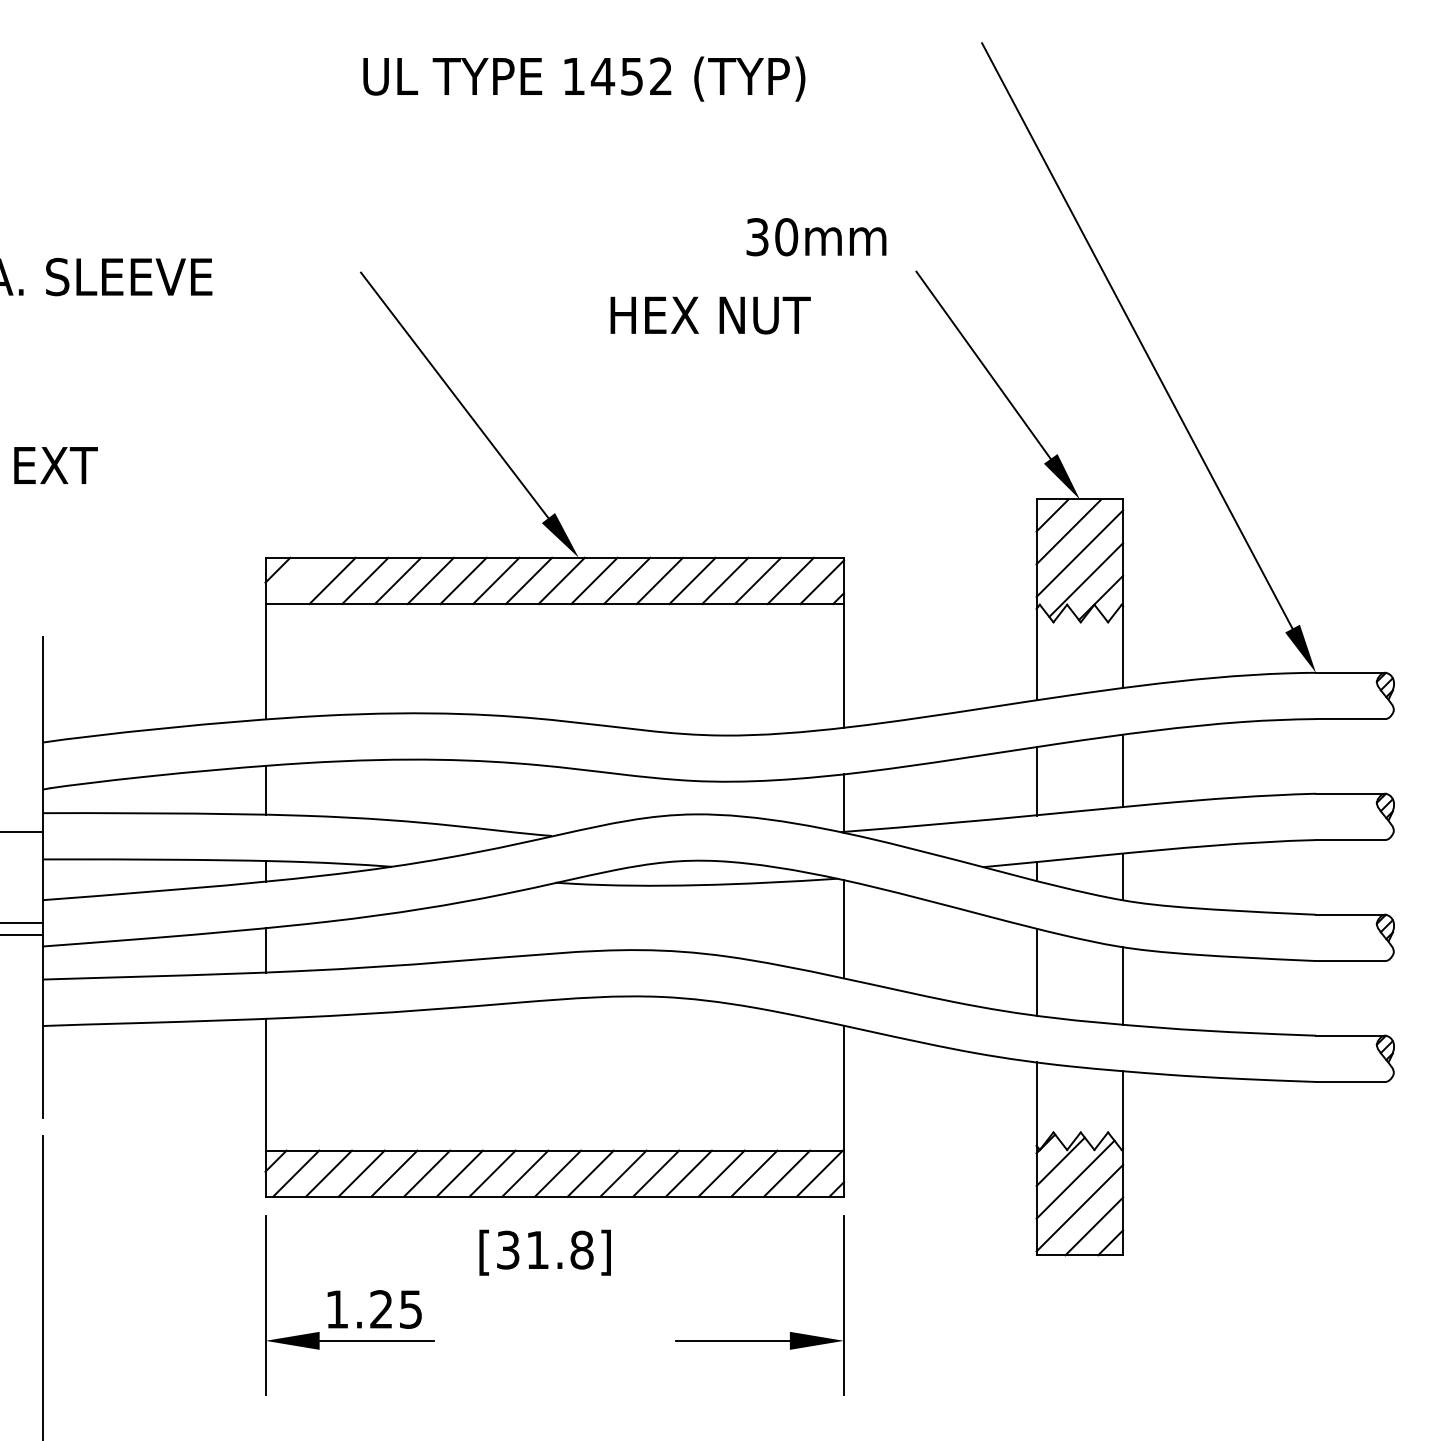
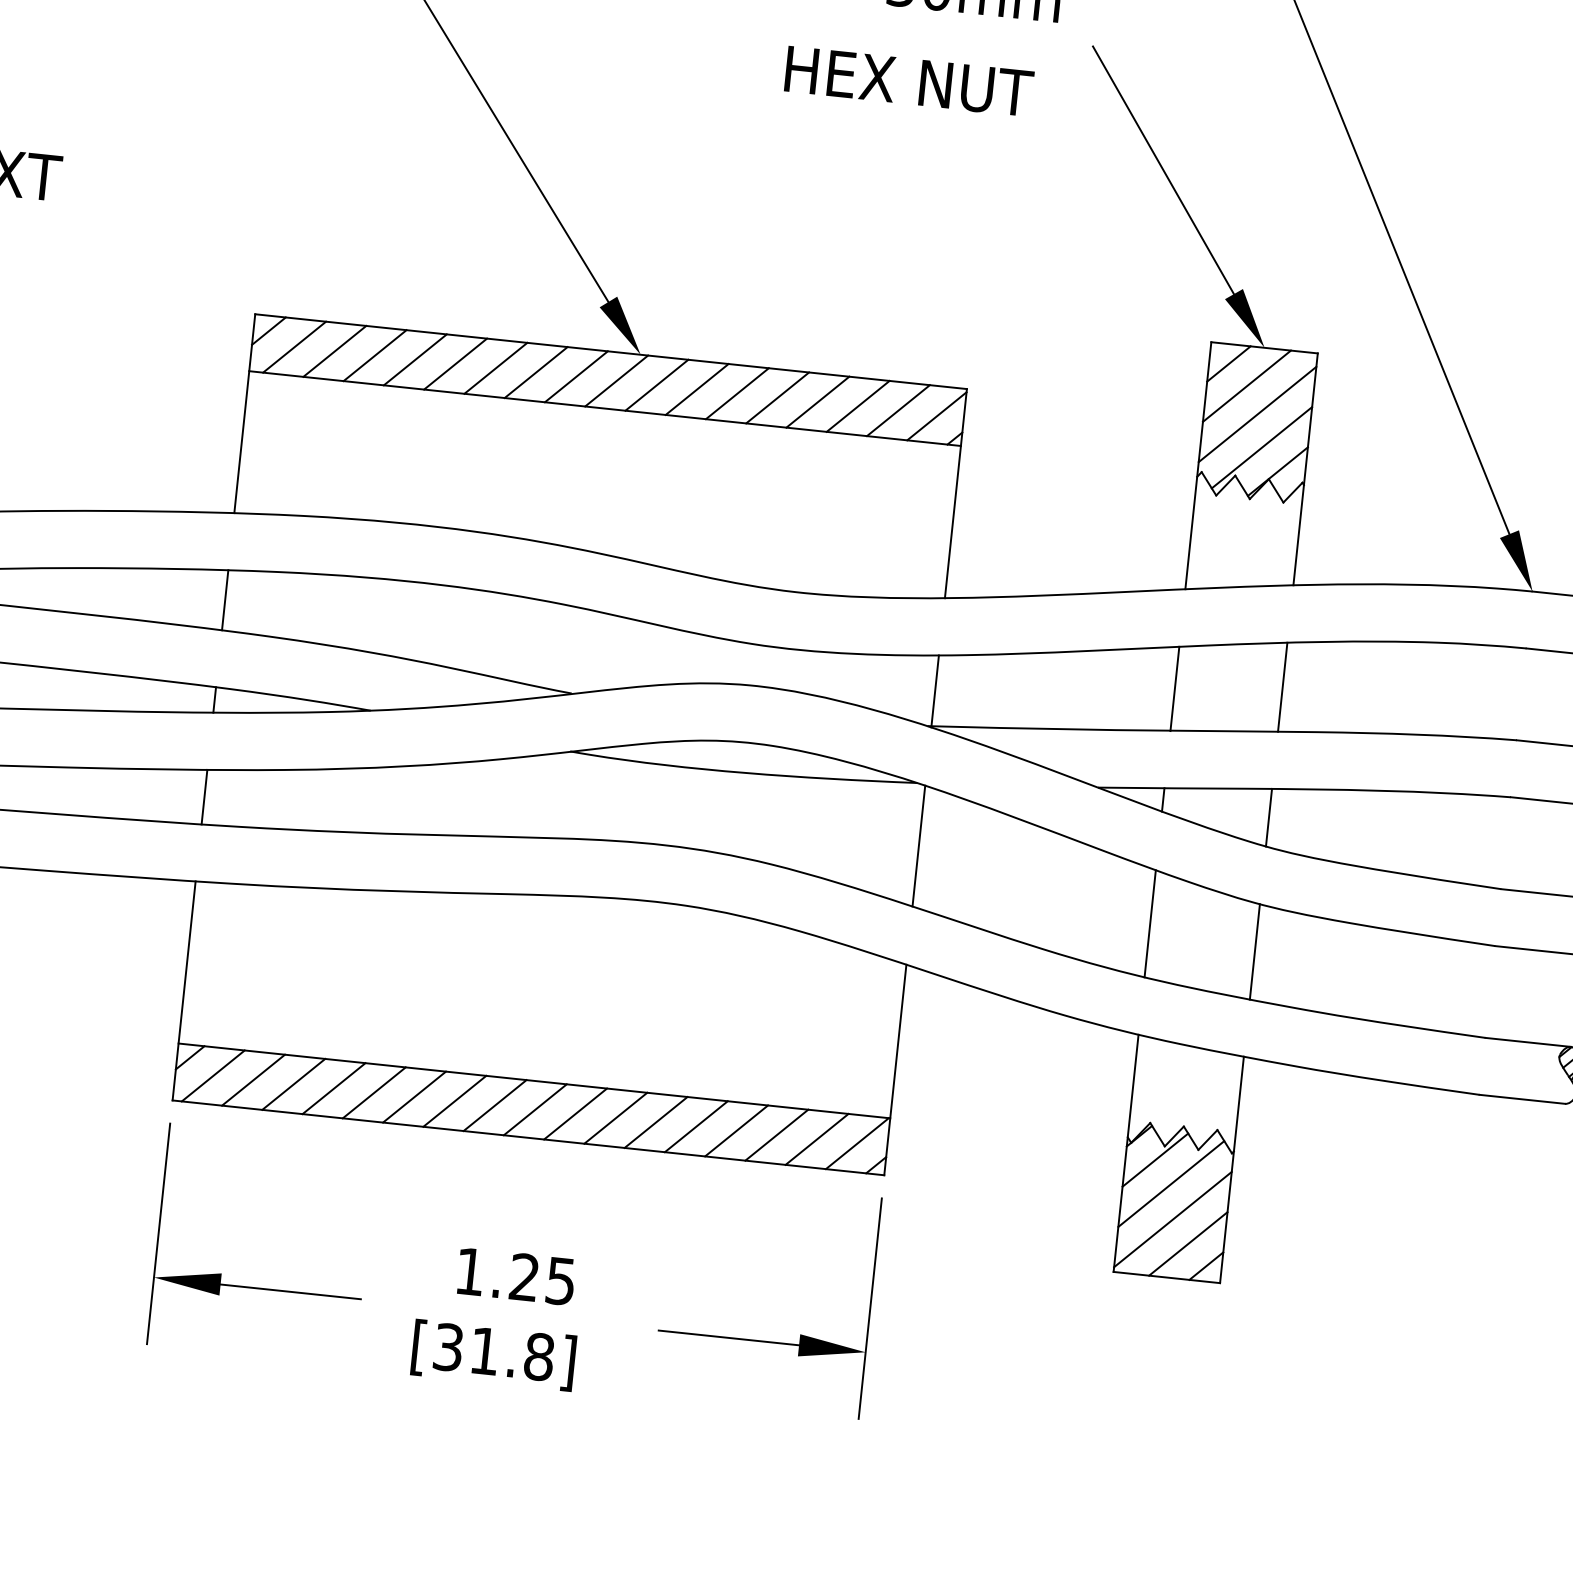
text: (710, 315) -> (909, 81), moved
line: (299, 580) -> (294, 346), added
text: (544, 1252) -> (492, 1354), moved
text: (374, 1309) -> (516, 1276), moved

